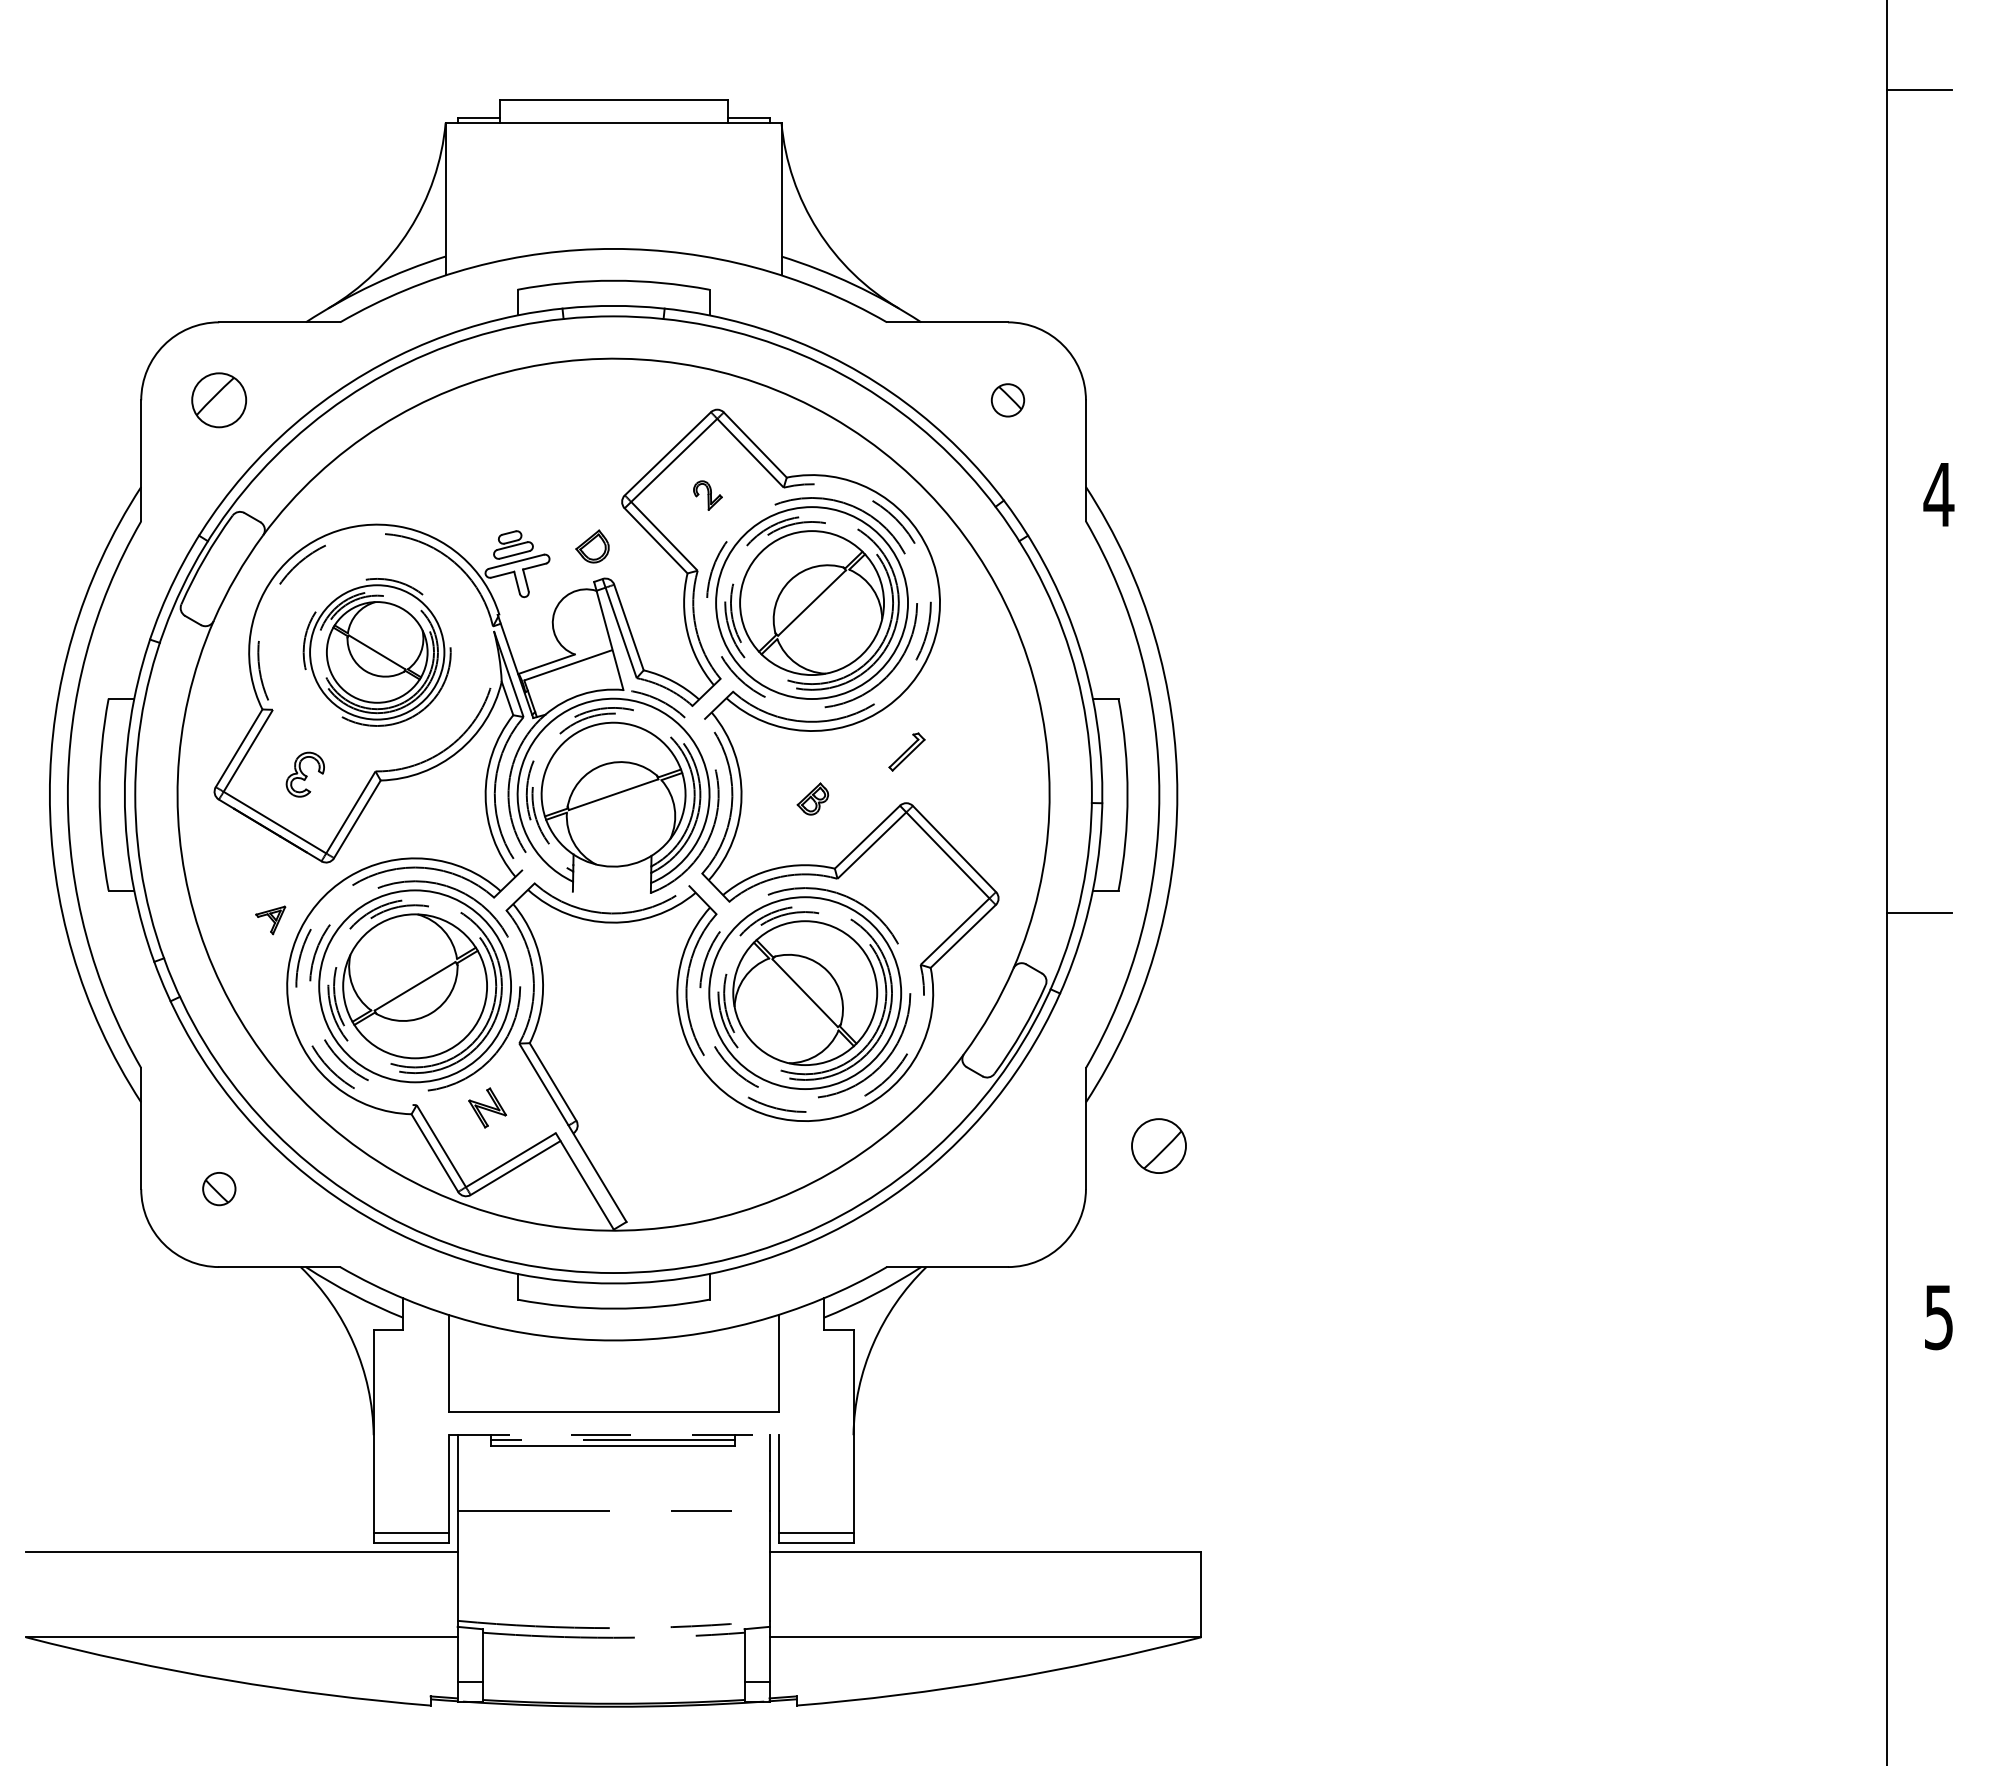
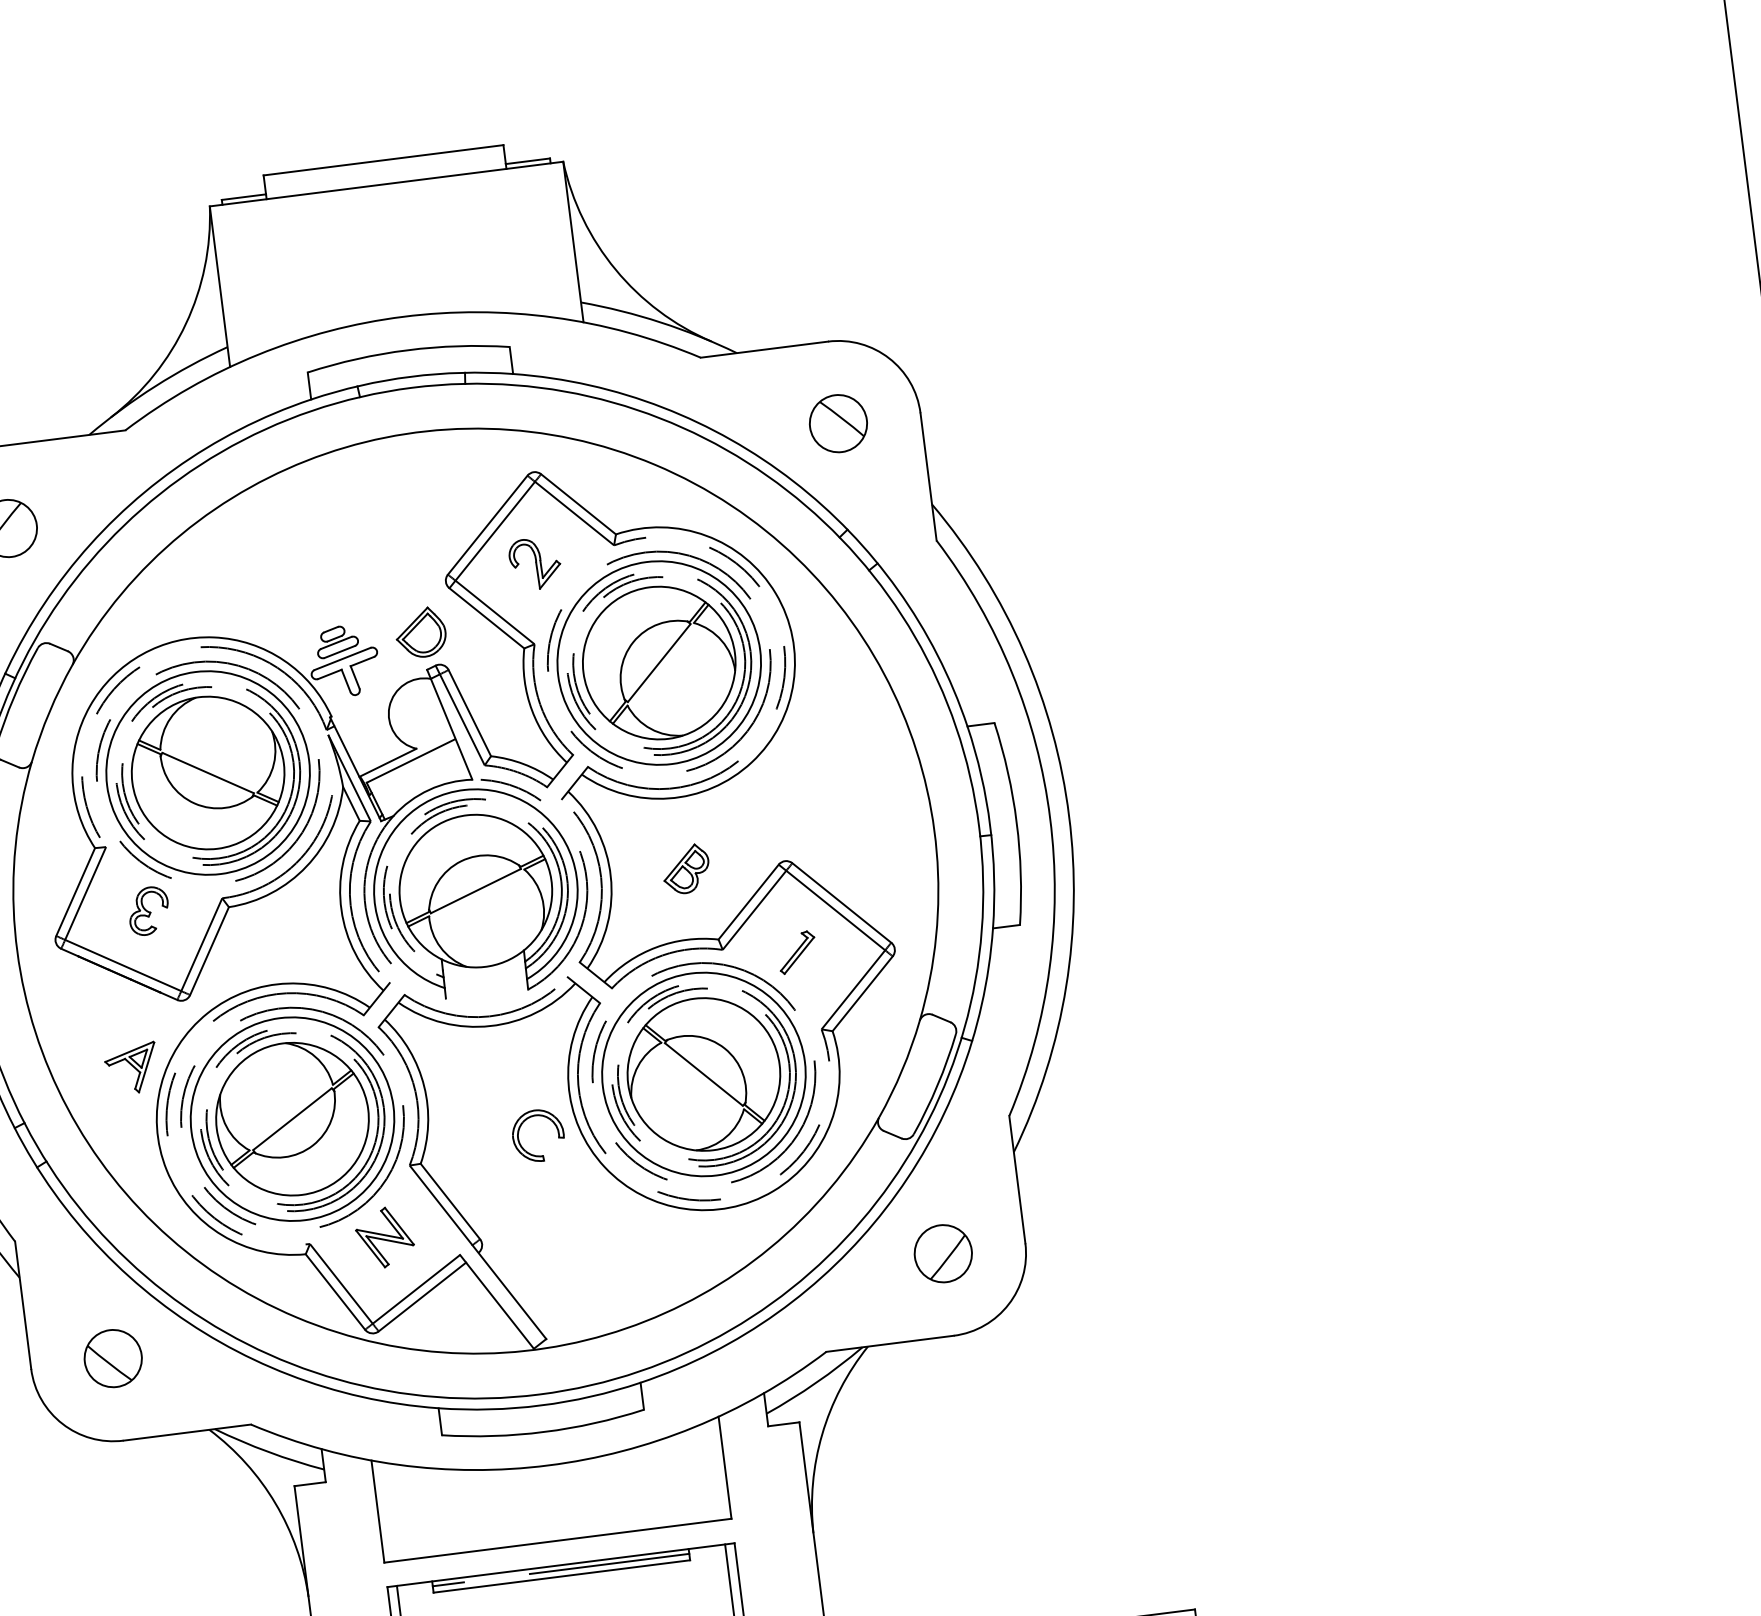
part: (1007, 400) -> (837, 423), size x1.67
part: (707, 495) -> (534, 563), size x1.67
part: (592, 546) -> (420, 632), size x1.43
part: (377, 651) -> (208, 771), size x1.43
part: (906, 751) -> (796, 951), moved
part: (812, 798) -> (685, 868), size x1.43
part: (270, 920) -> (131, 1069), size x1.67
part: (628, 1020) -> (521, 1126), added
part: (487, 1107) -> (384, 1237), size x1.43
part: (1158, 1145) -> (942, 1253), moved
part: (219, 1188) -> (113, 1357), size x1.67
line: (613, 1435) -> (560, 1565), dashed -> solid

